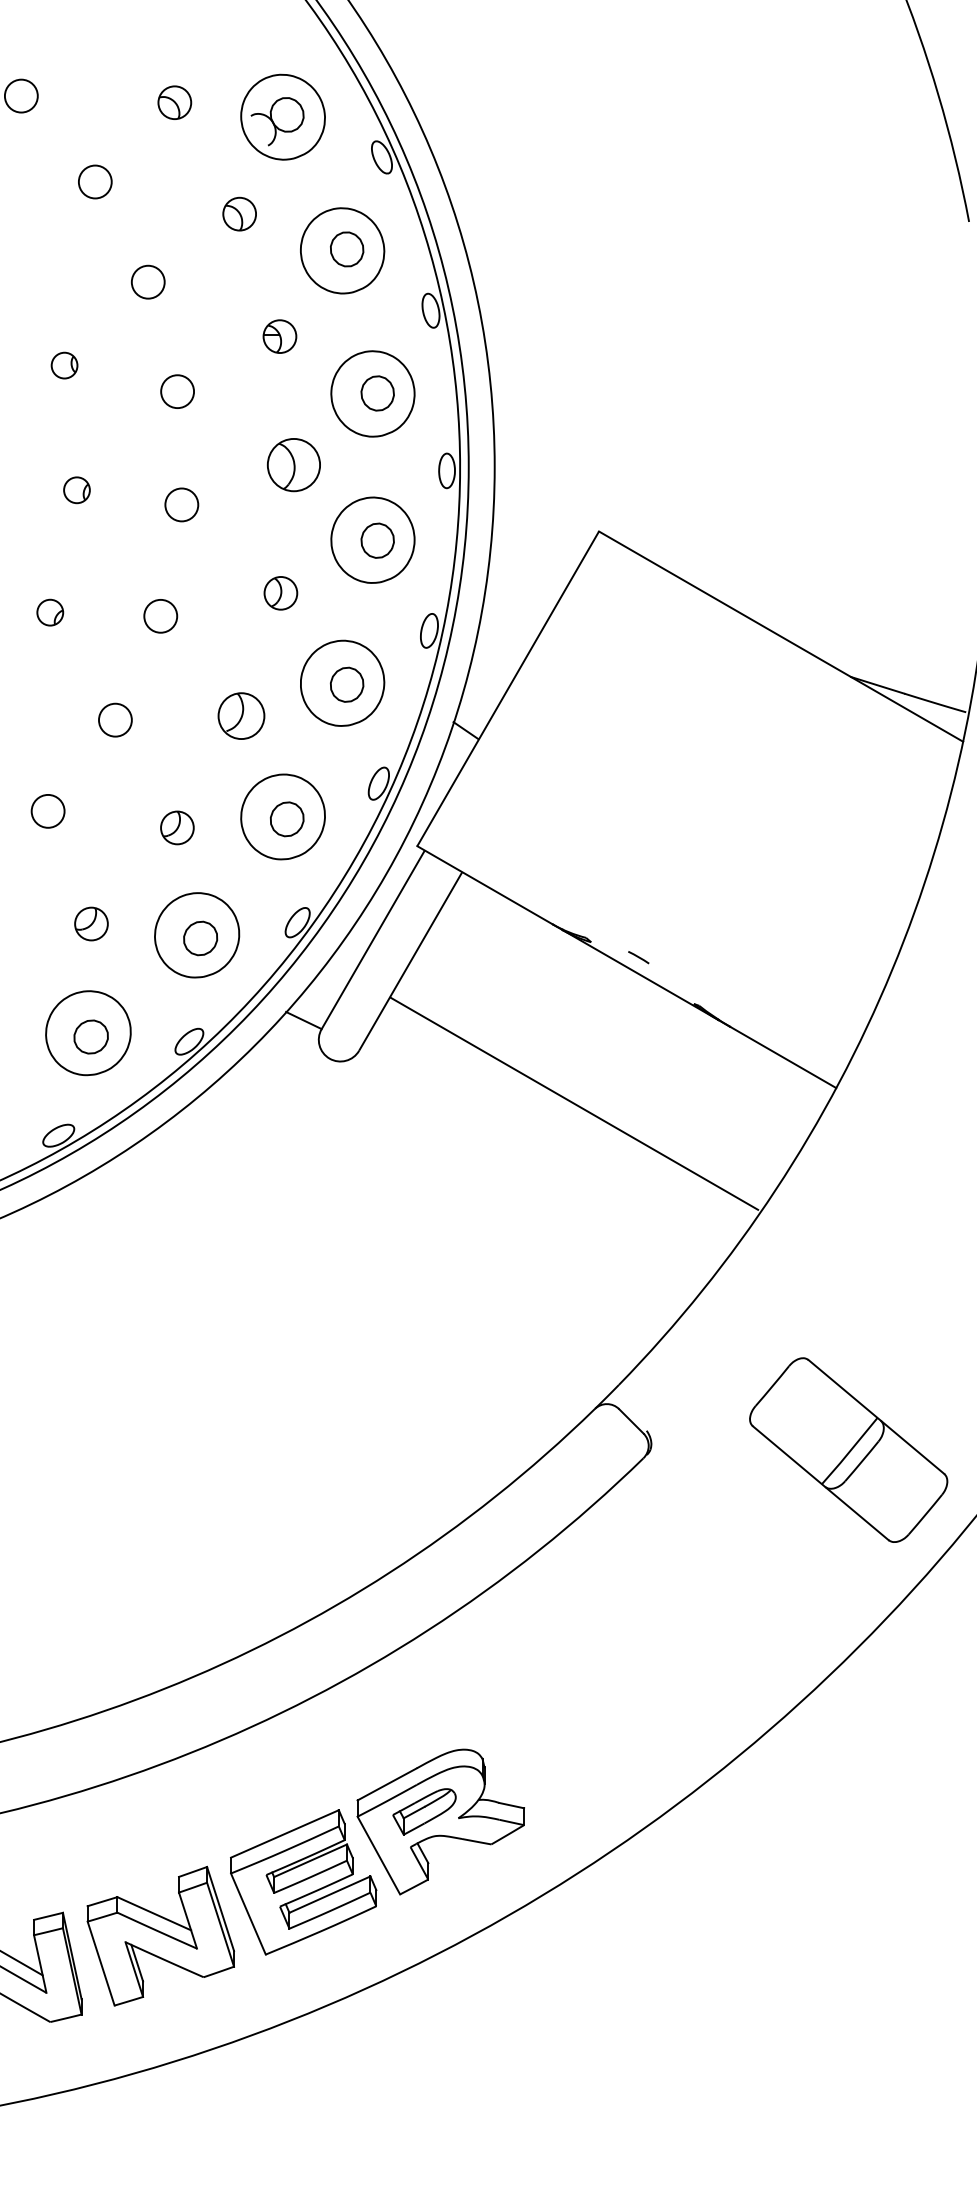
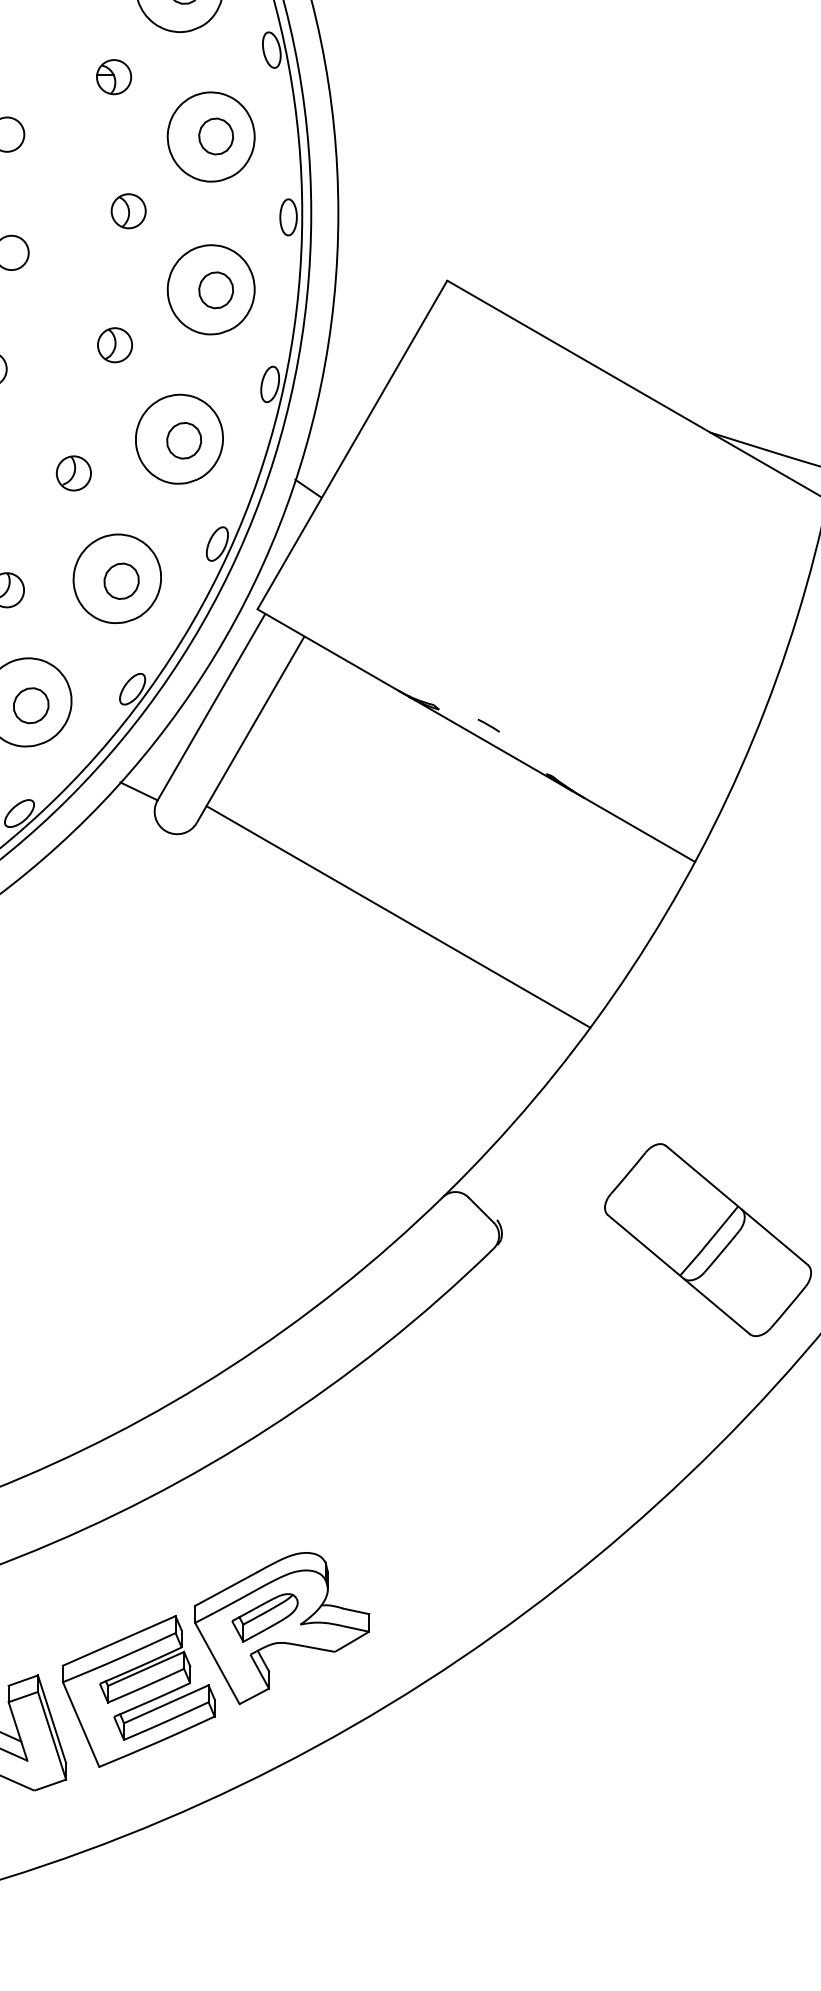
part: (293, 464) -> (128, 210), size x0.62
part: (241, 715) -> (73, 472), size x0.71
line: (574, 1103) -> (398, 916), moved

